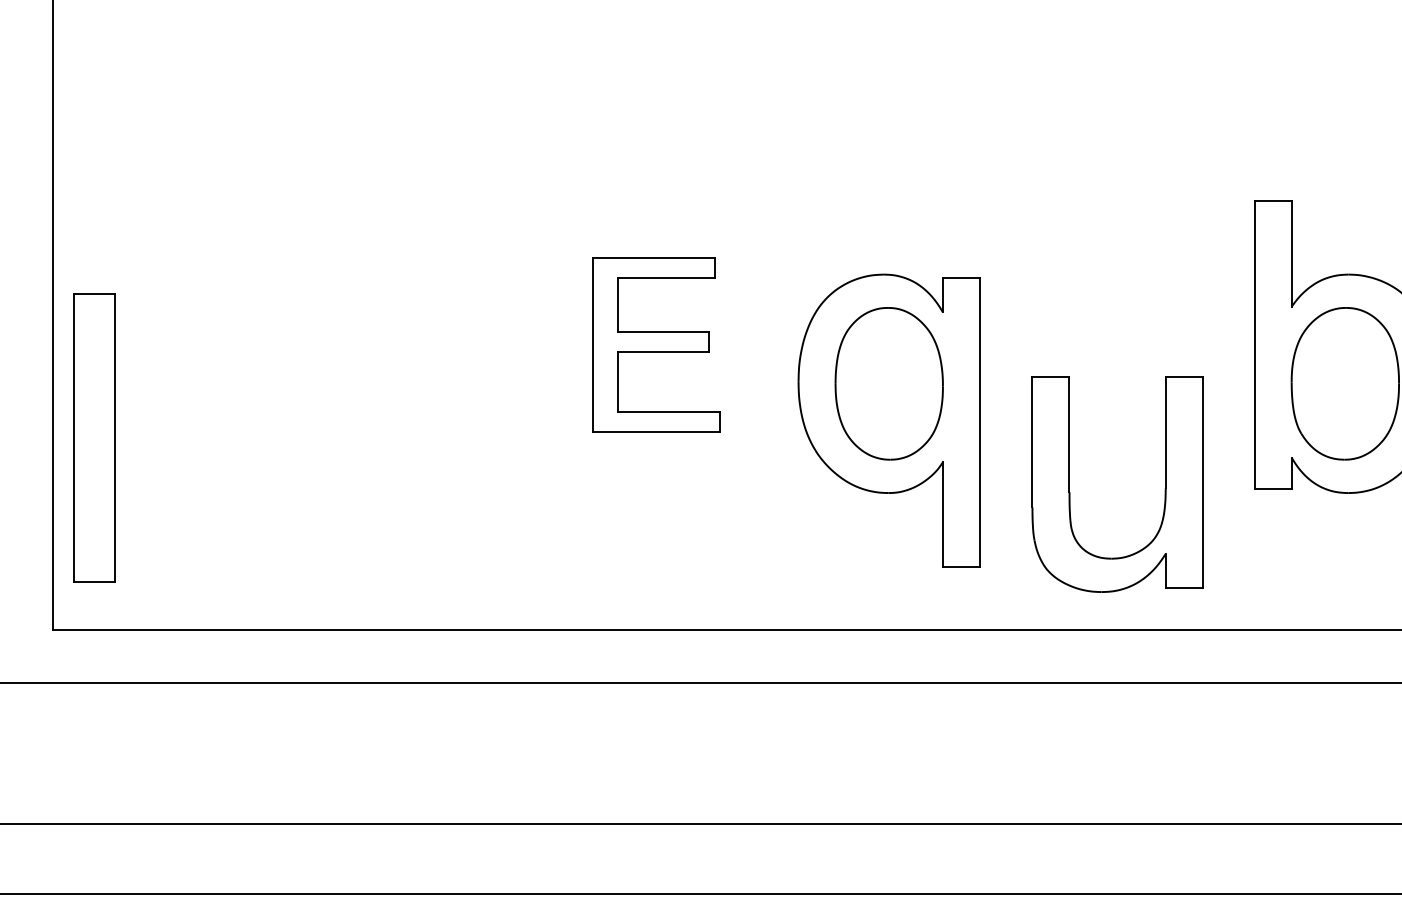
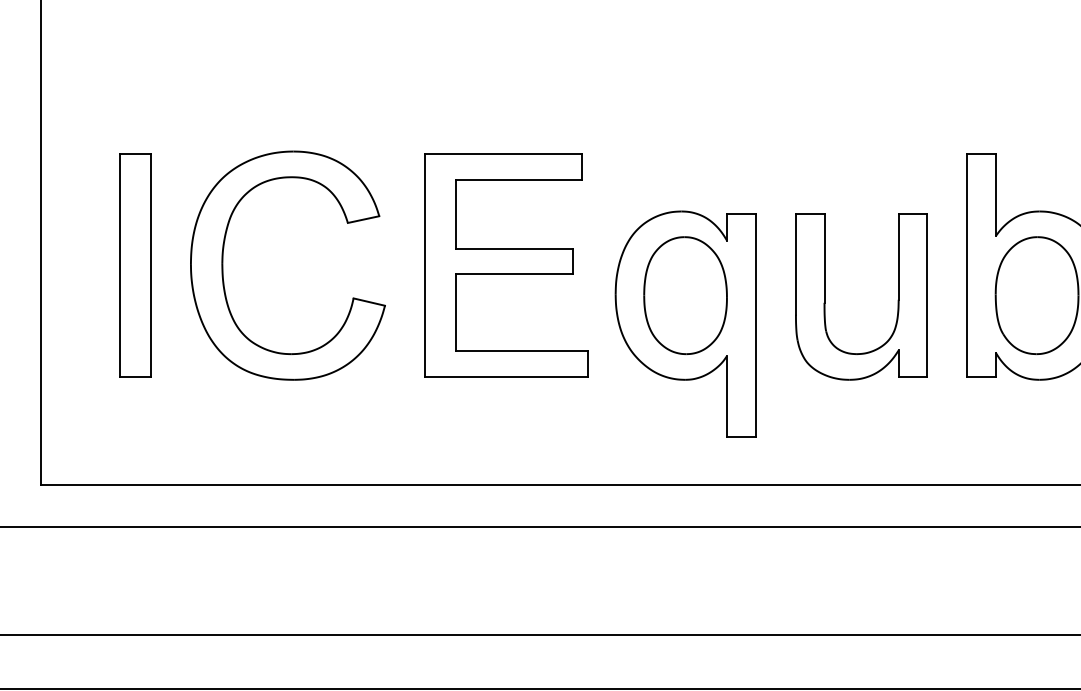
part: (289, 344) -> (223, 265), added
part: (656, 344) -> (506, 265), size x1.67
part: (94, 437) -> (135, 265), moved
part: (1164, 488) -> (897, 300), moved

